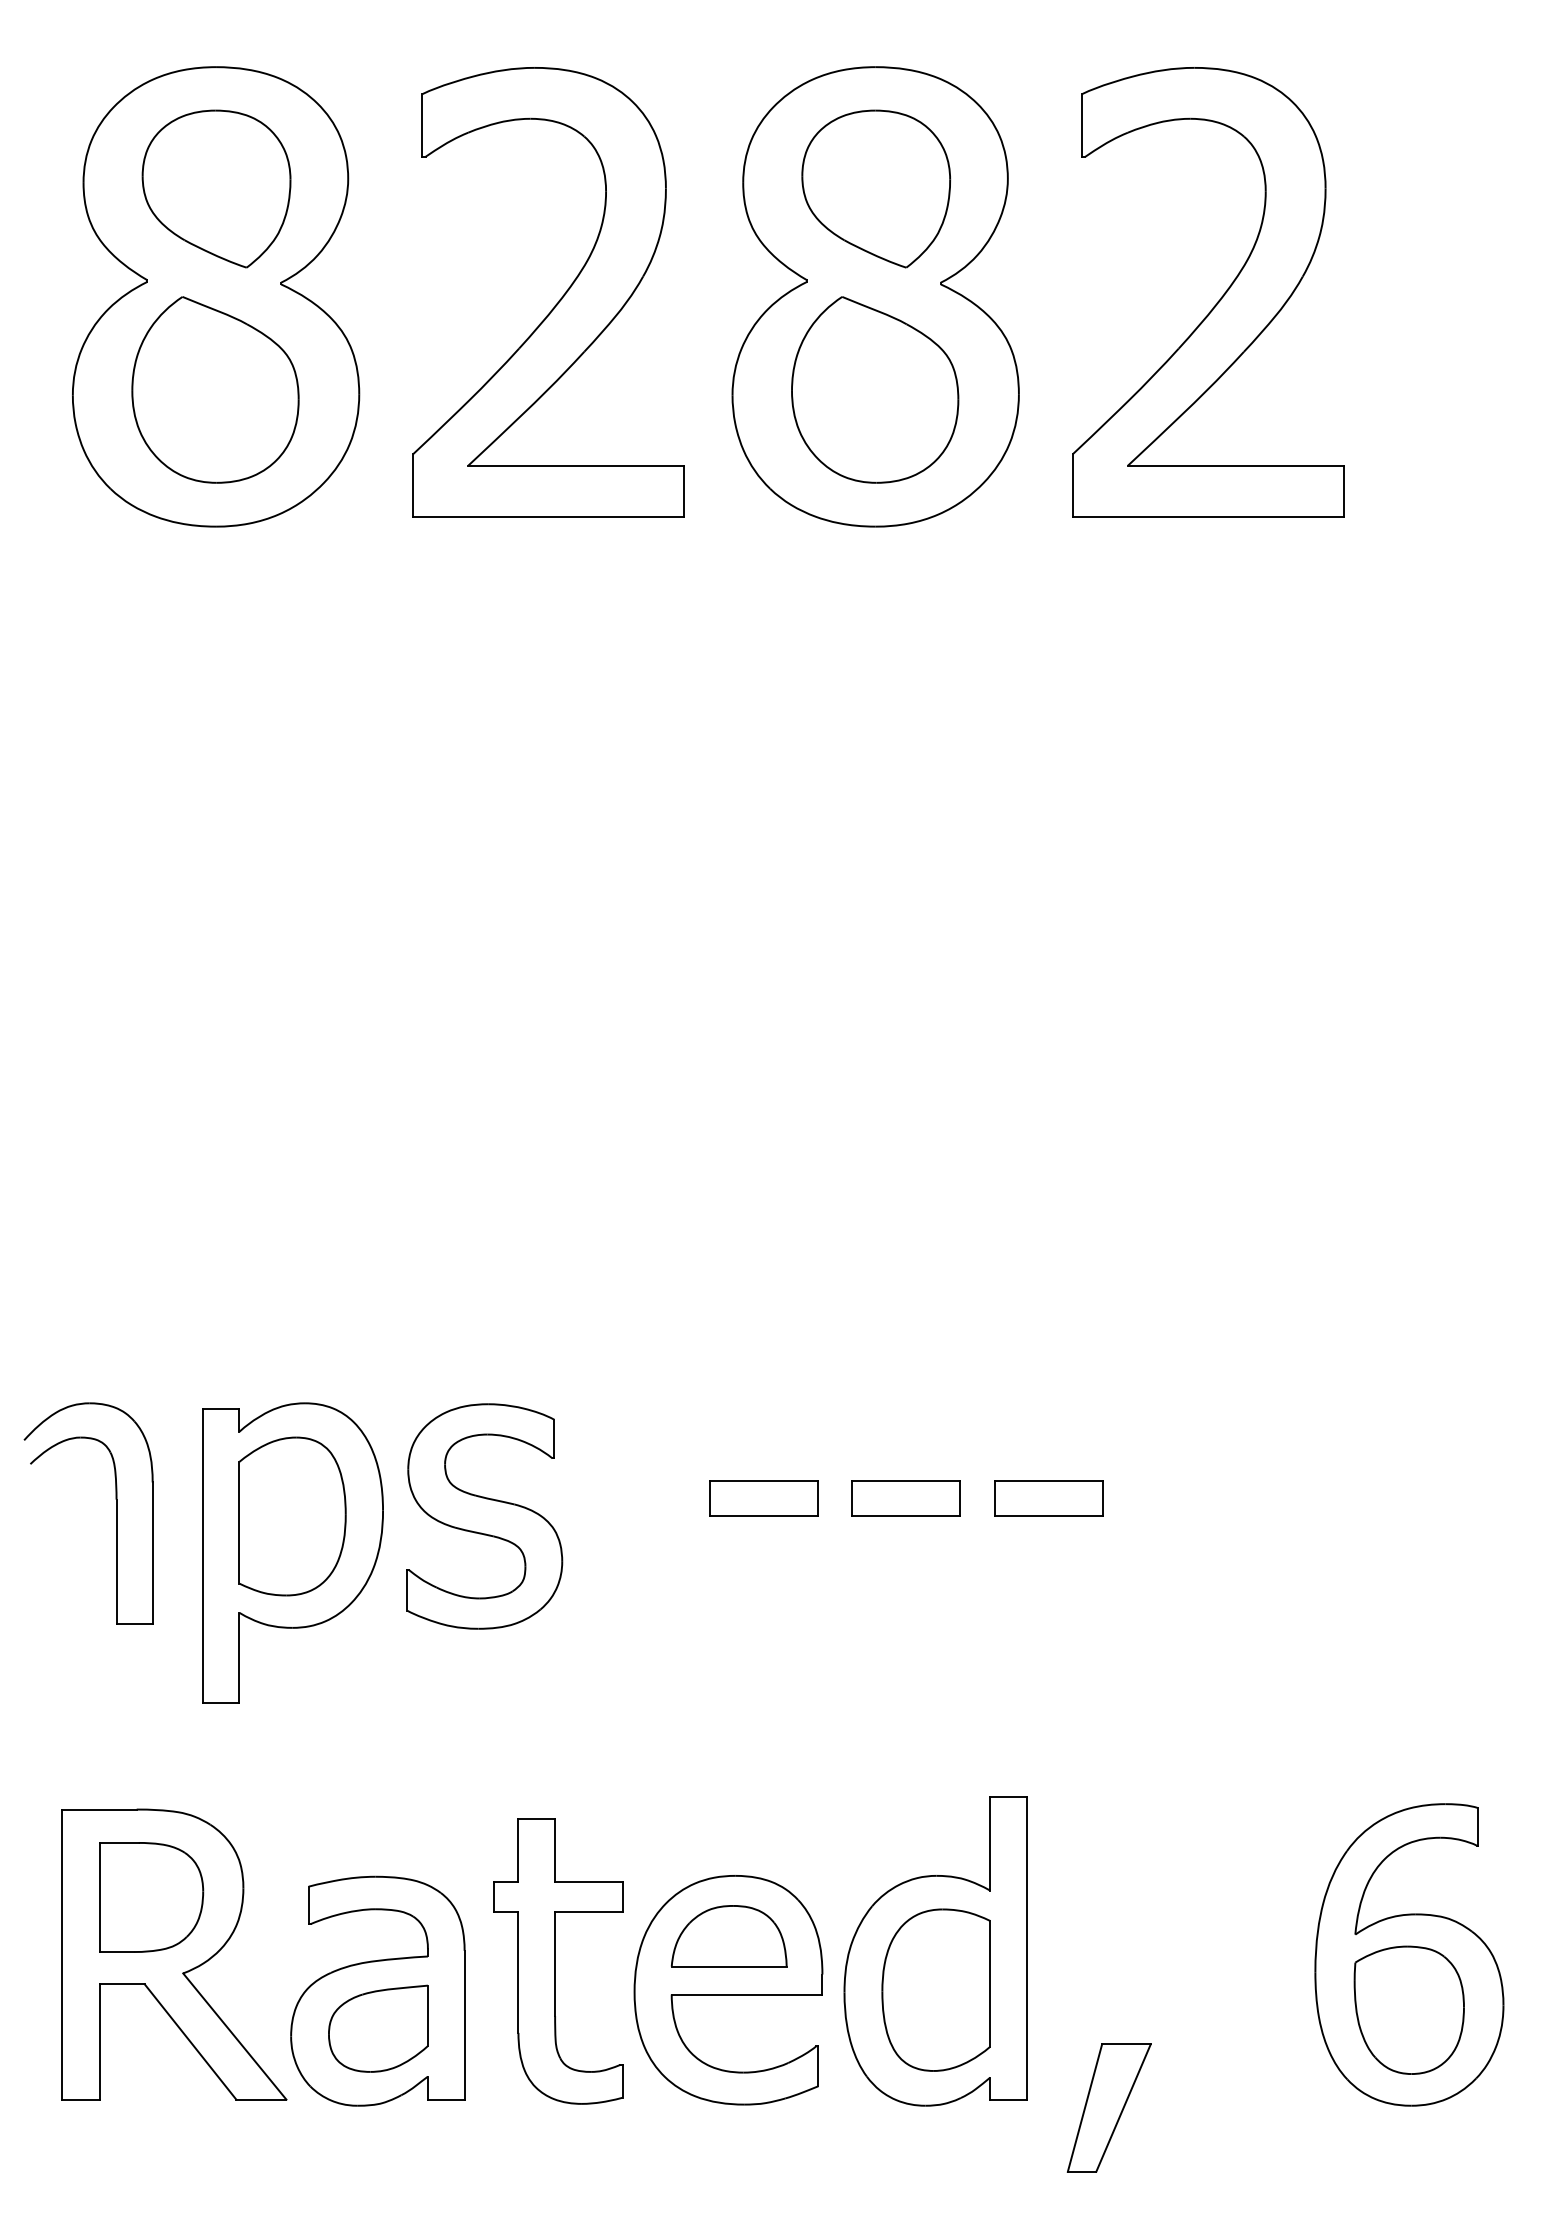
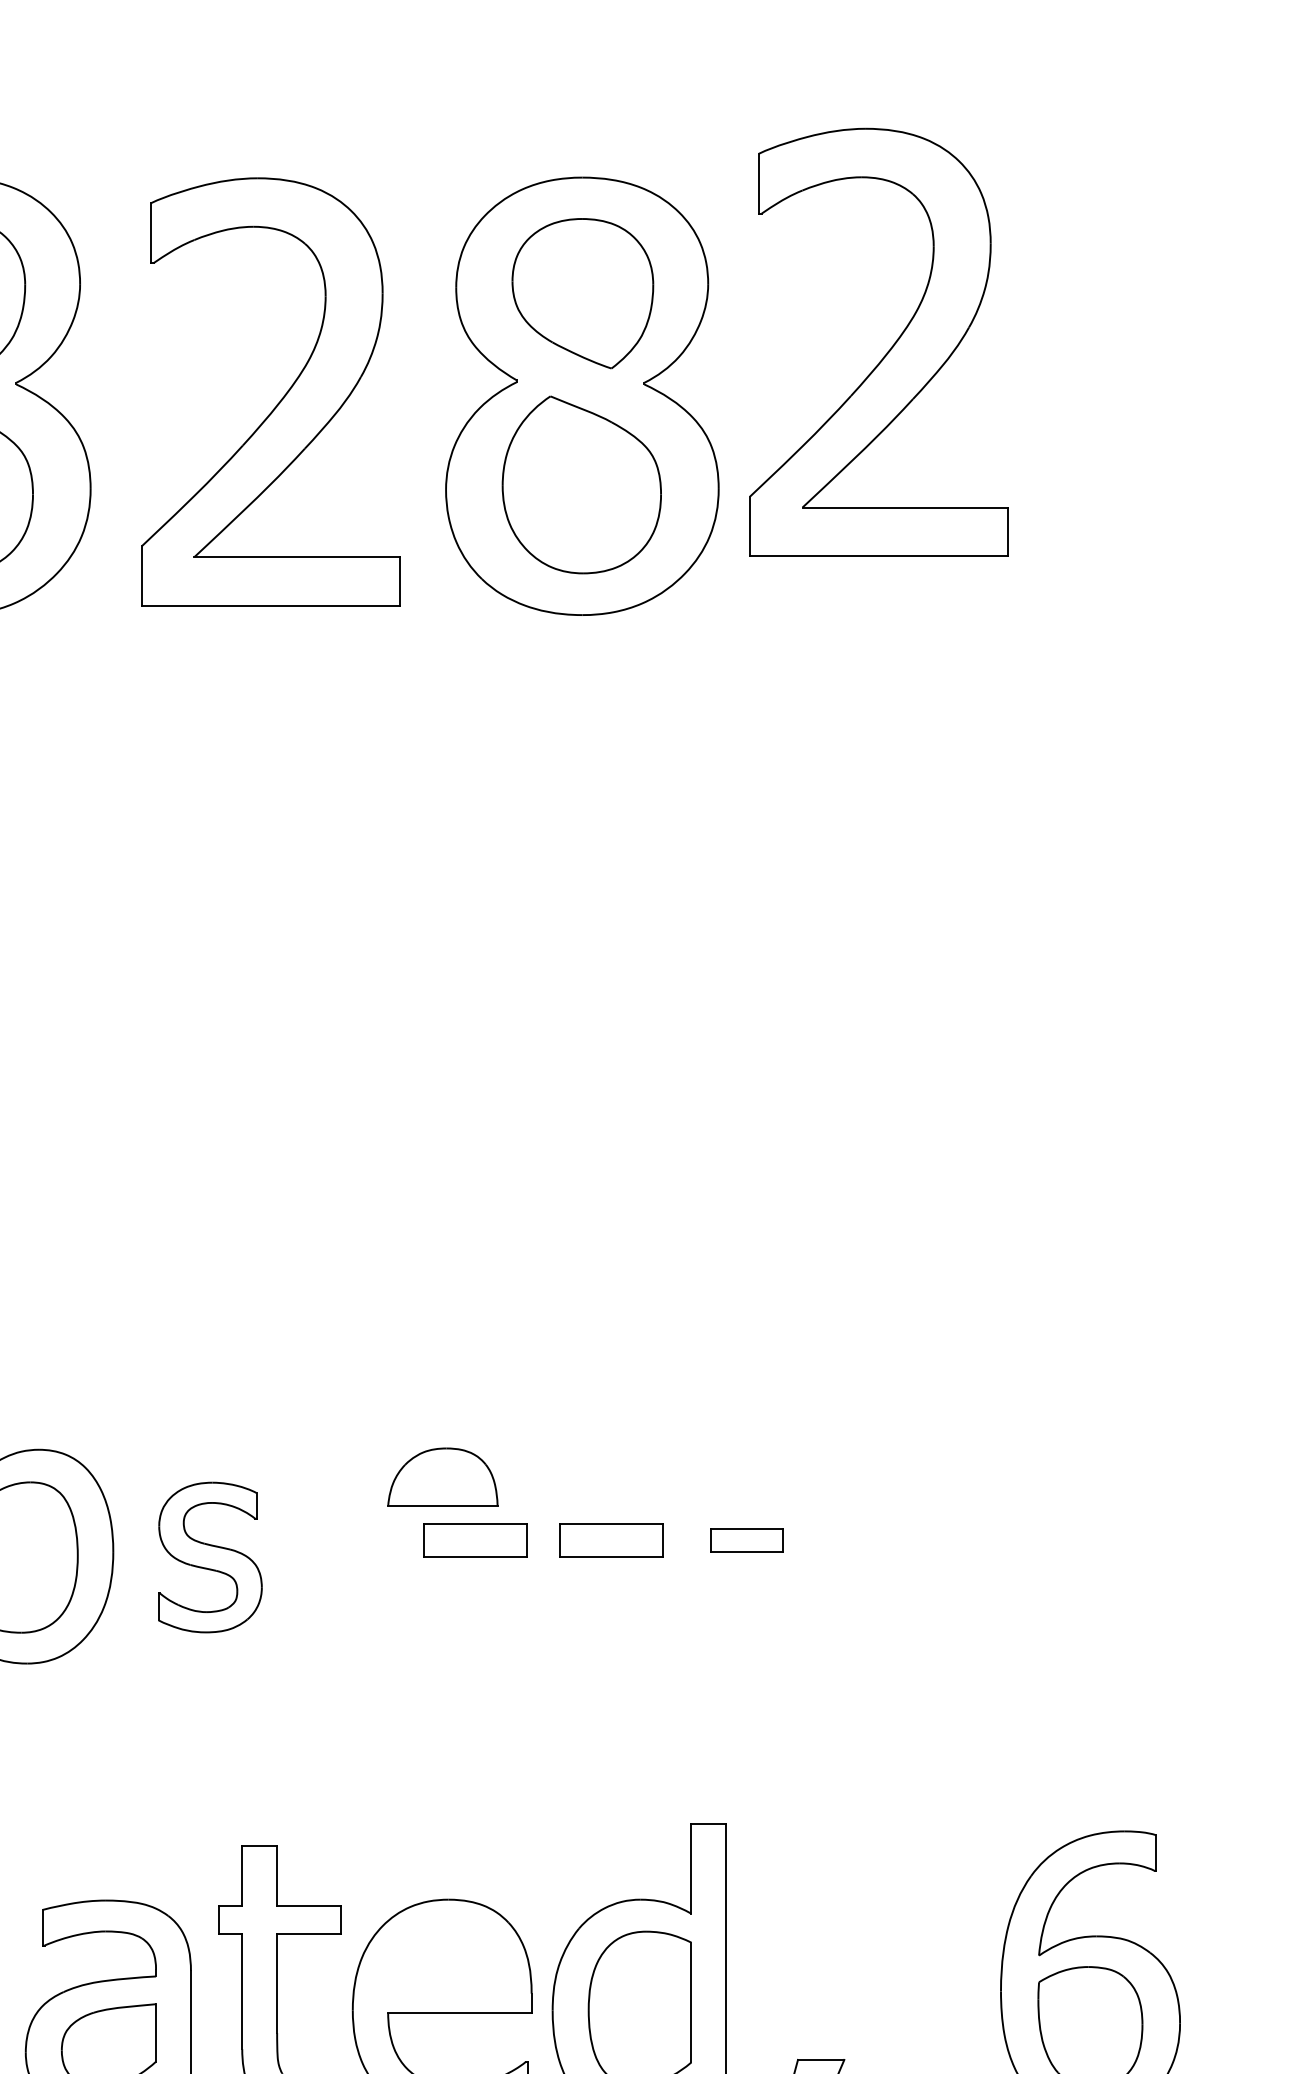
part: (1217, 301) -> (887, 351), moved
part: (1048, 1498) -> (746, 1540), size x0.7
part: (484, 1516) -> (209, 1557), size x0.7
part: (728, 1936) -> (442, 1477), moved

